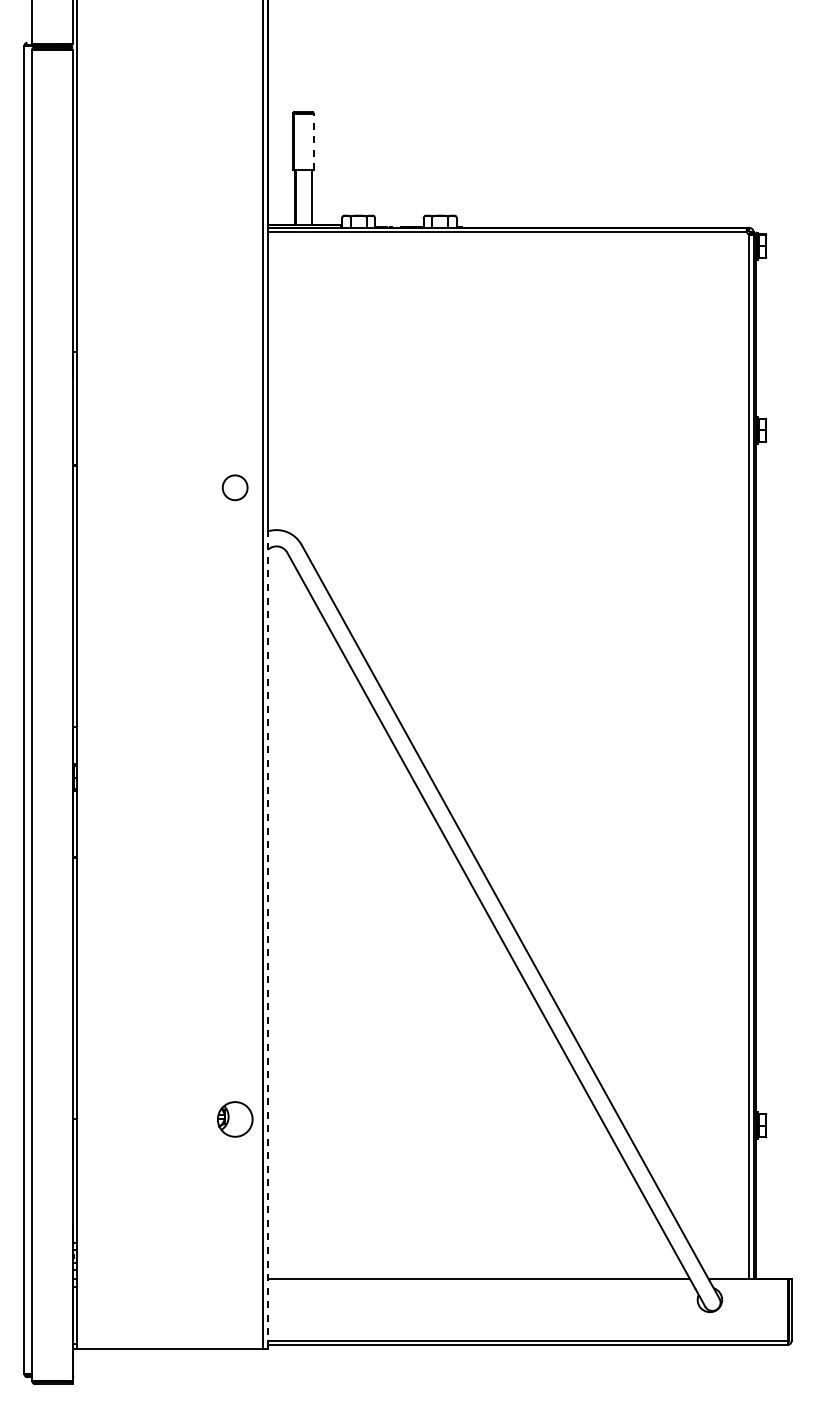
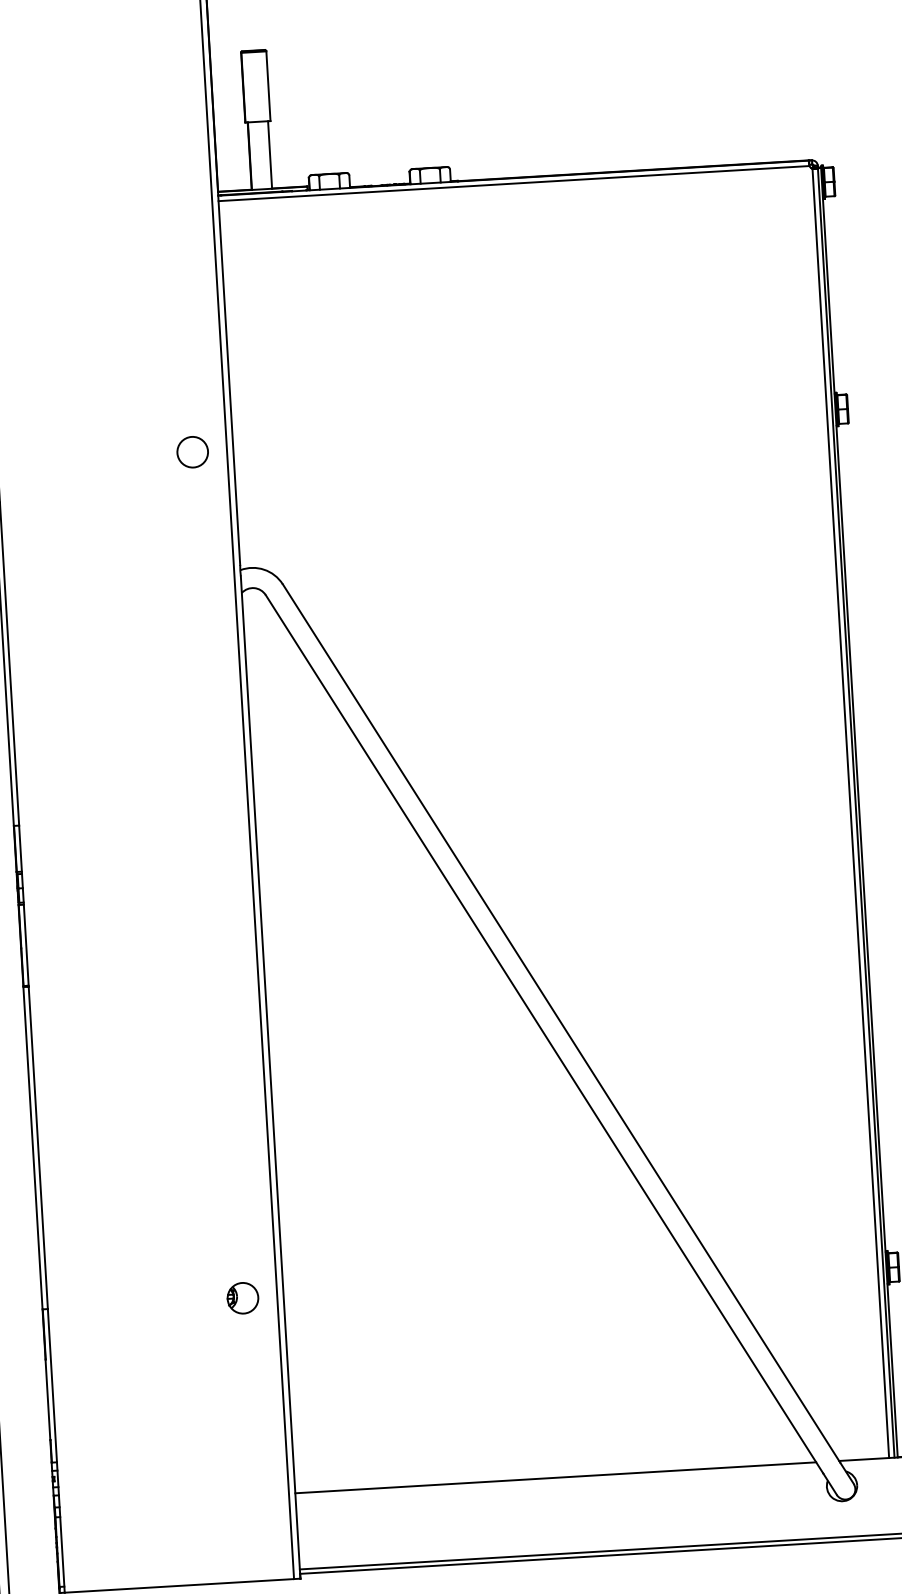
line: (313, 141) -> (267, 85), dashed -> solid
circle: (234, 487) -> (191, 451), moved
line: (268, 942) -> (271, 1077), dashed -> solid
part: (234, 1119) -> (242, 1298), size x0.71

